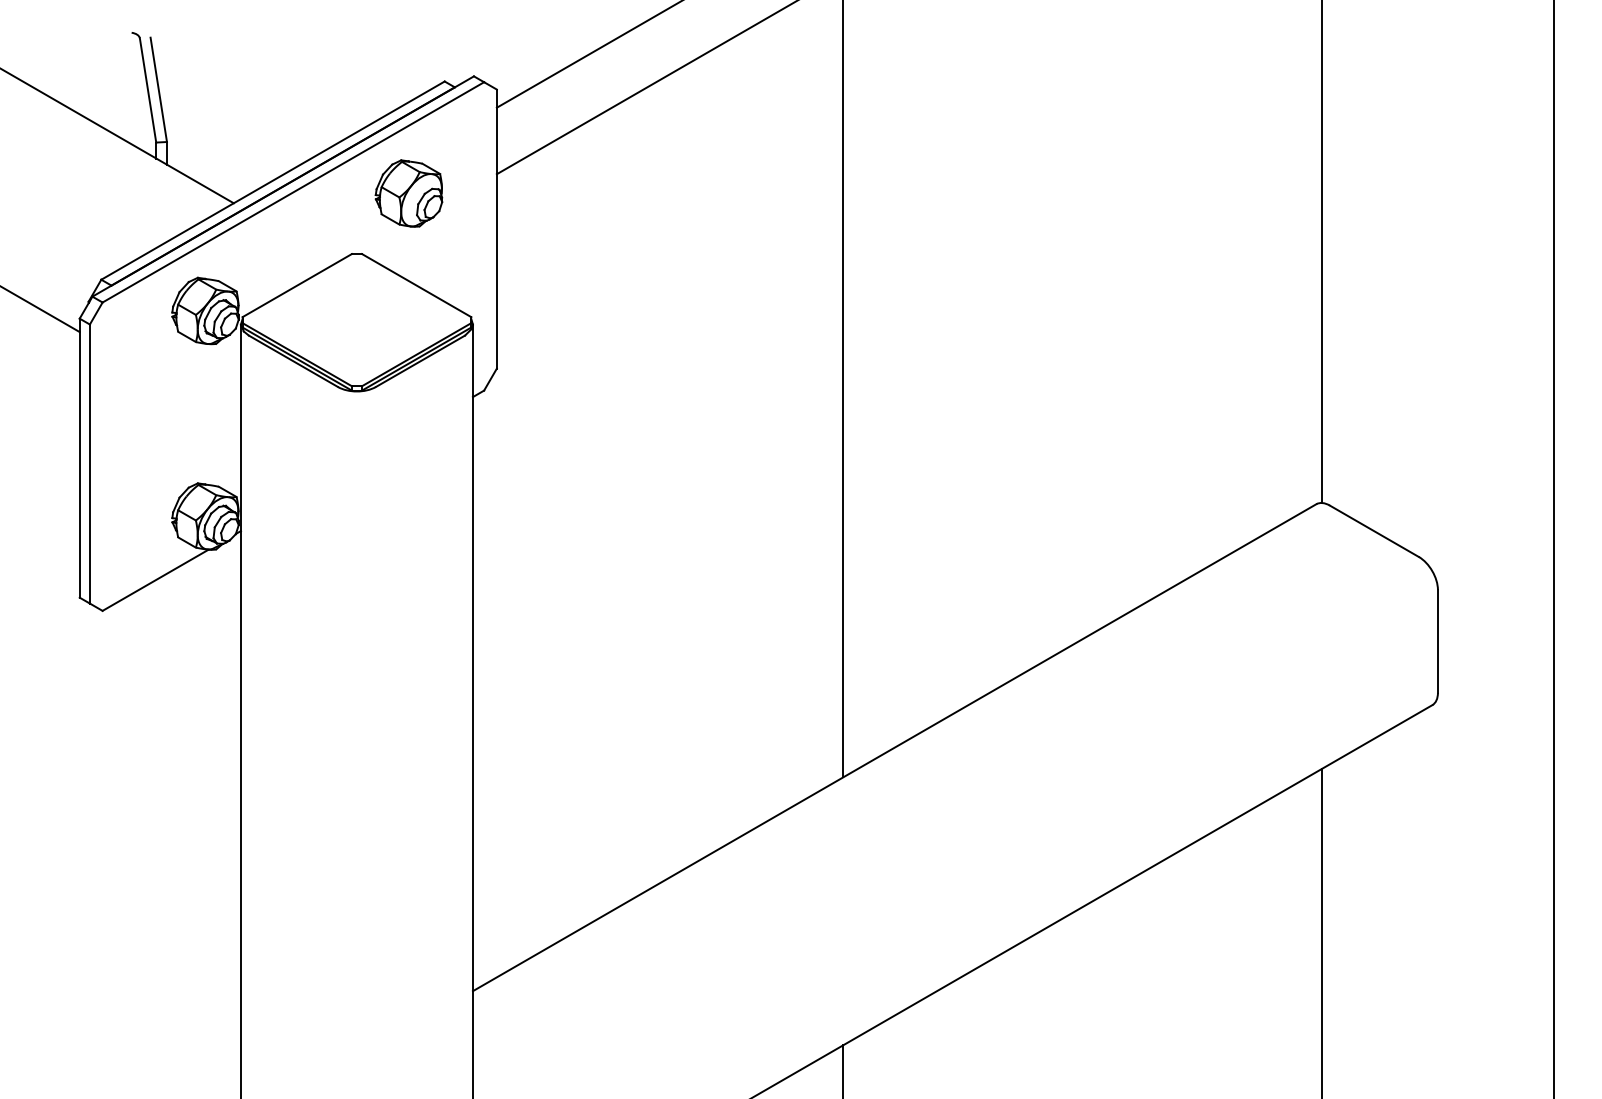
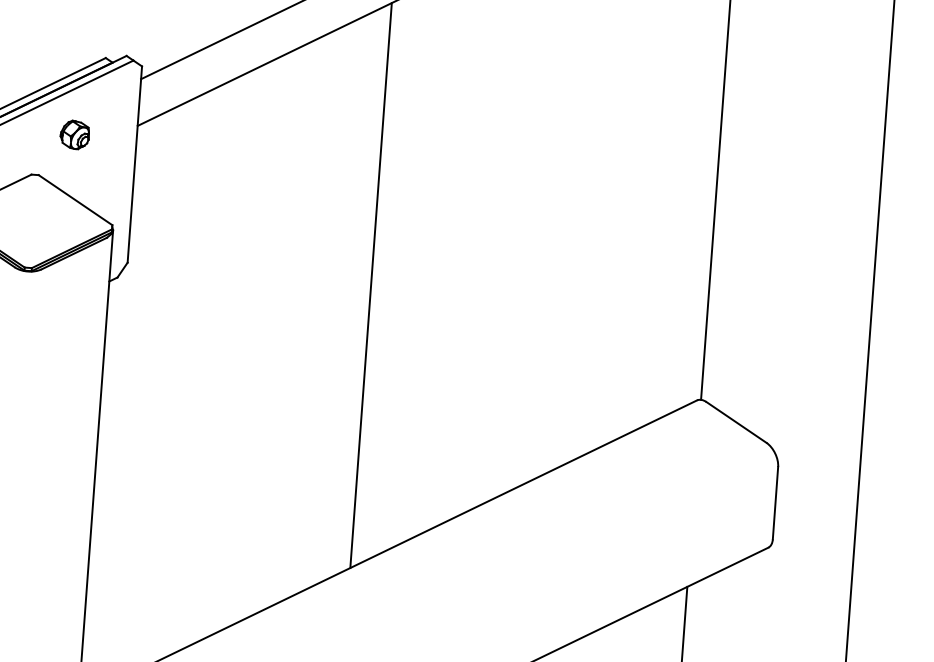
part: (408, 193) -> (74, 134), size x0.6

